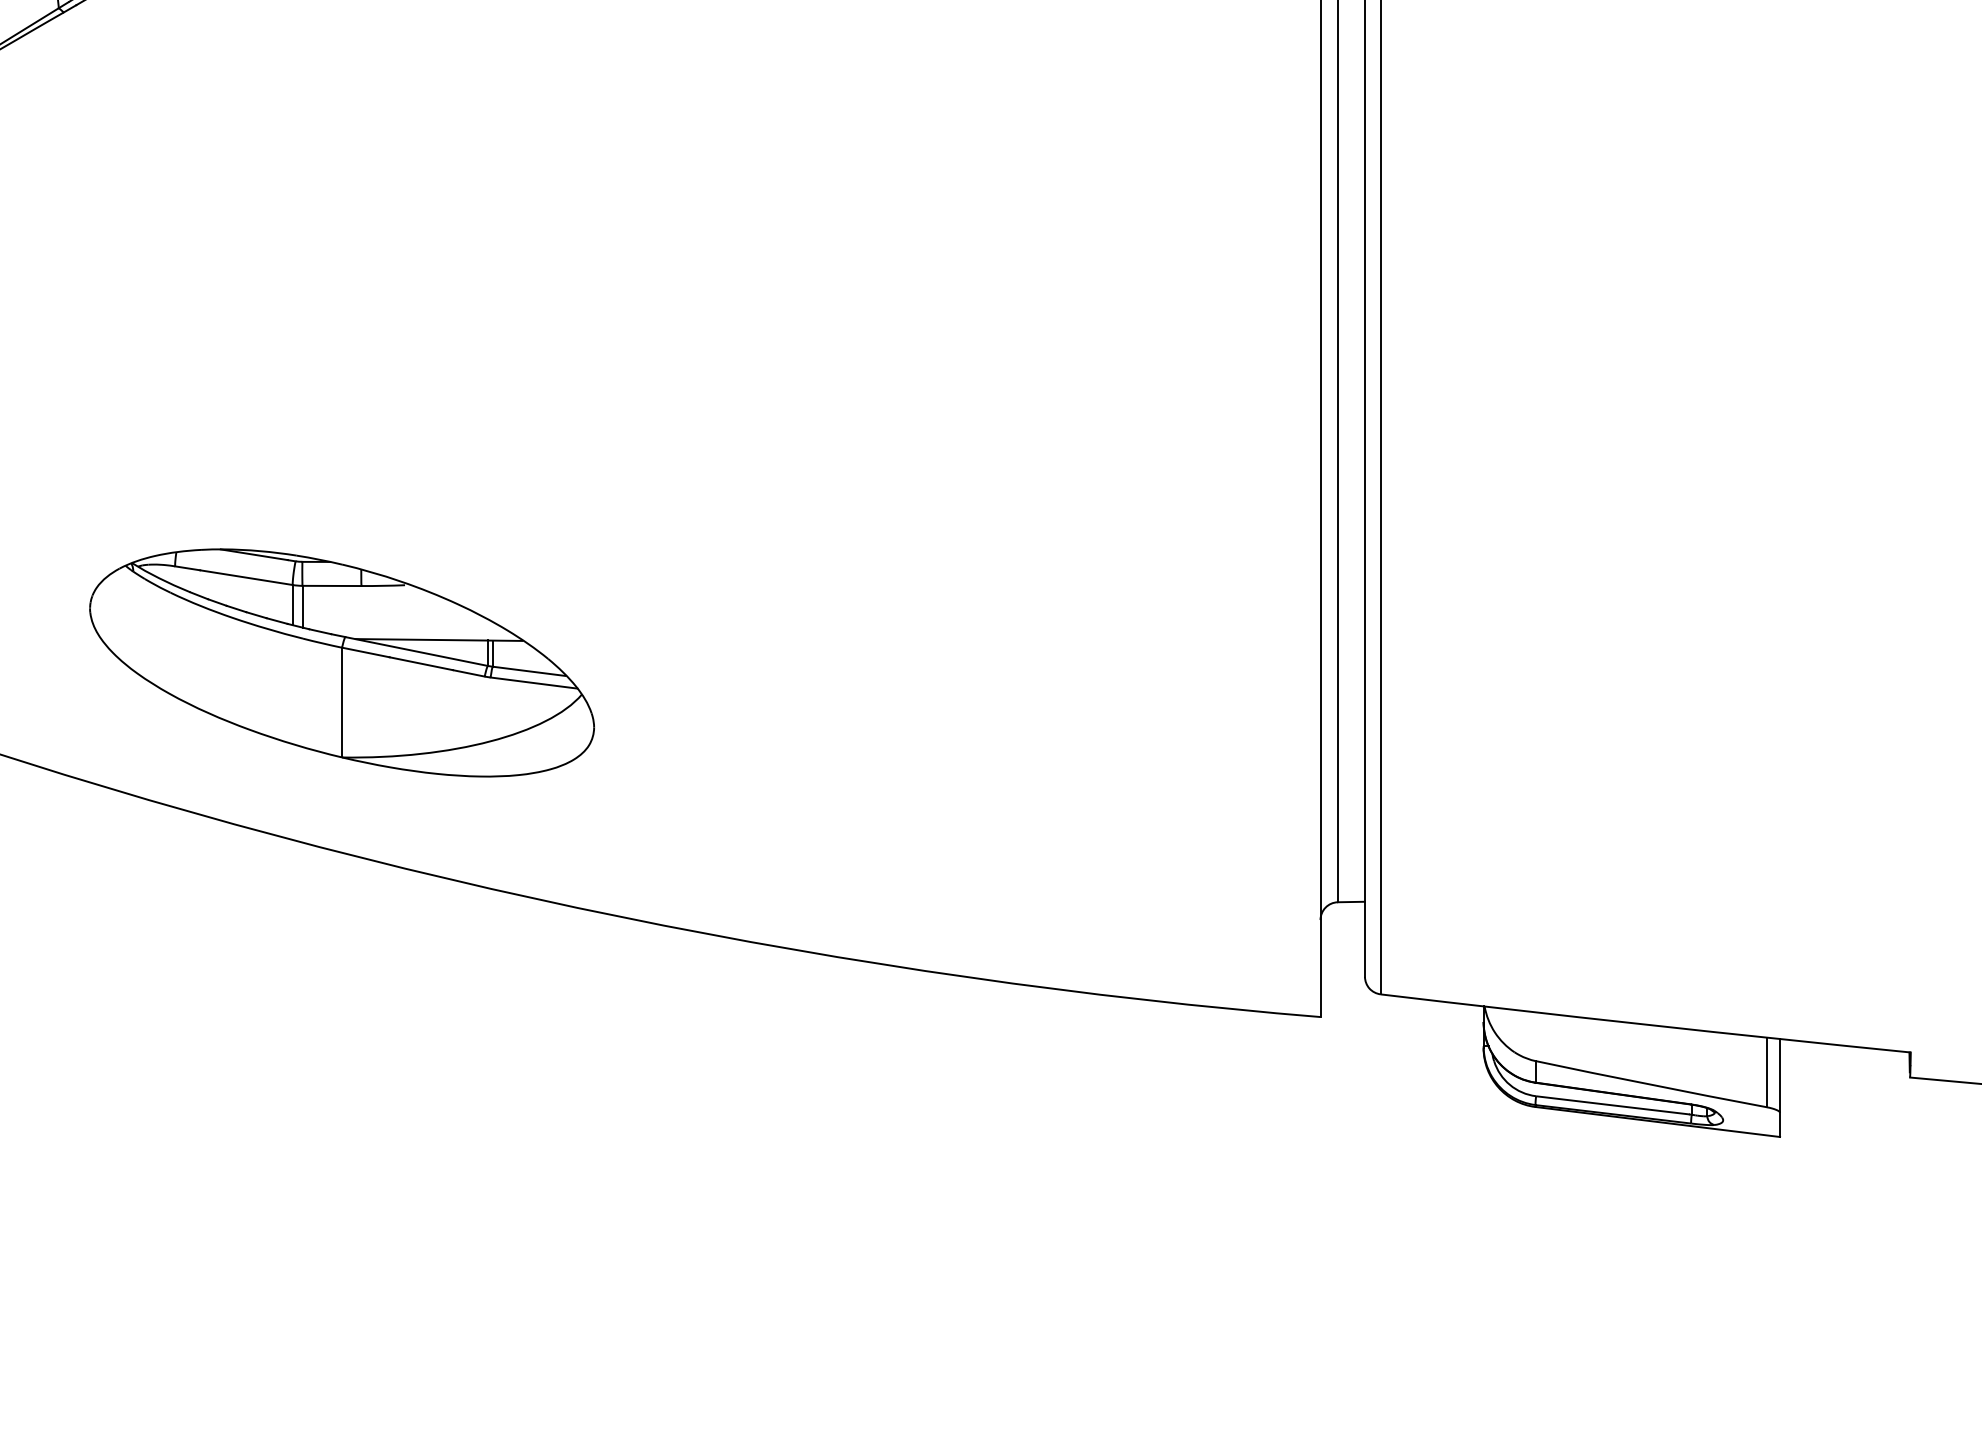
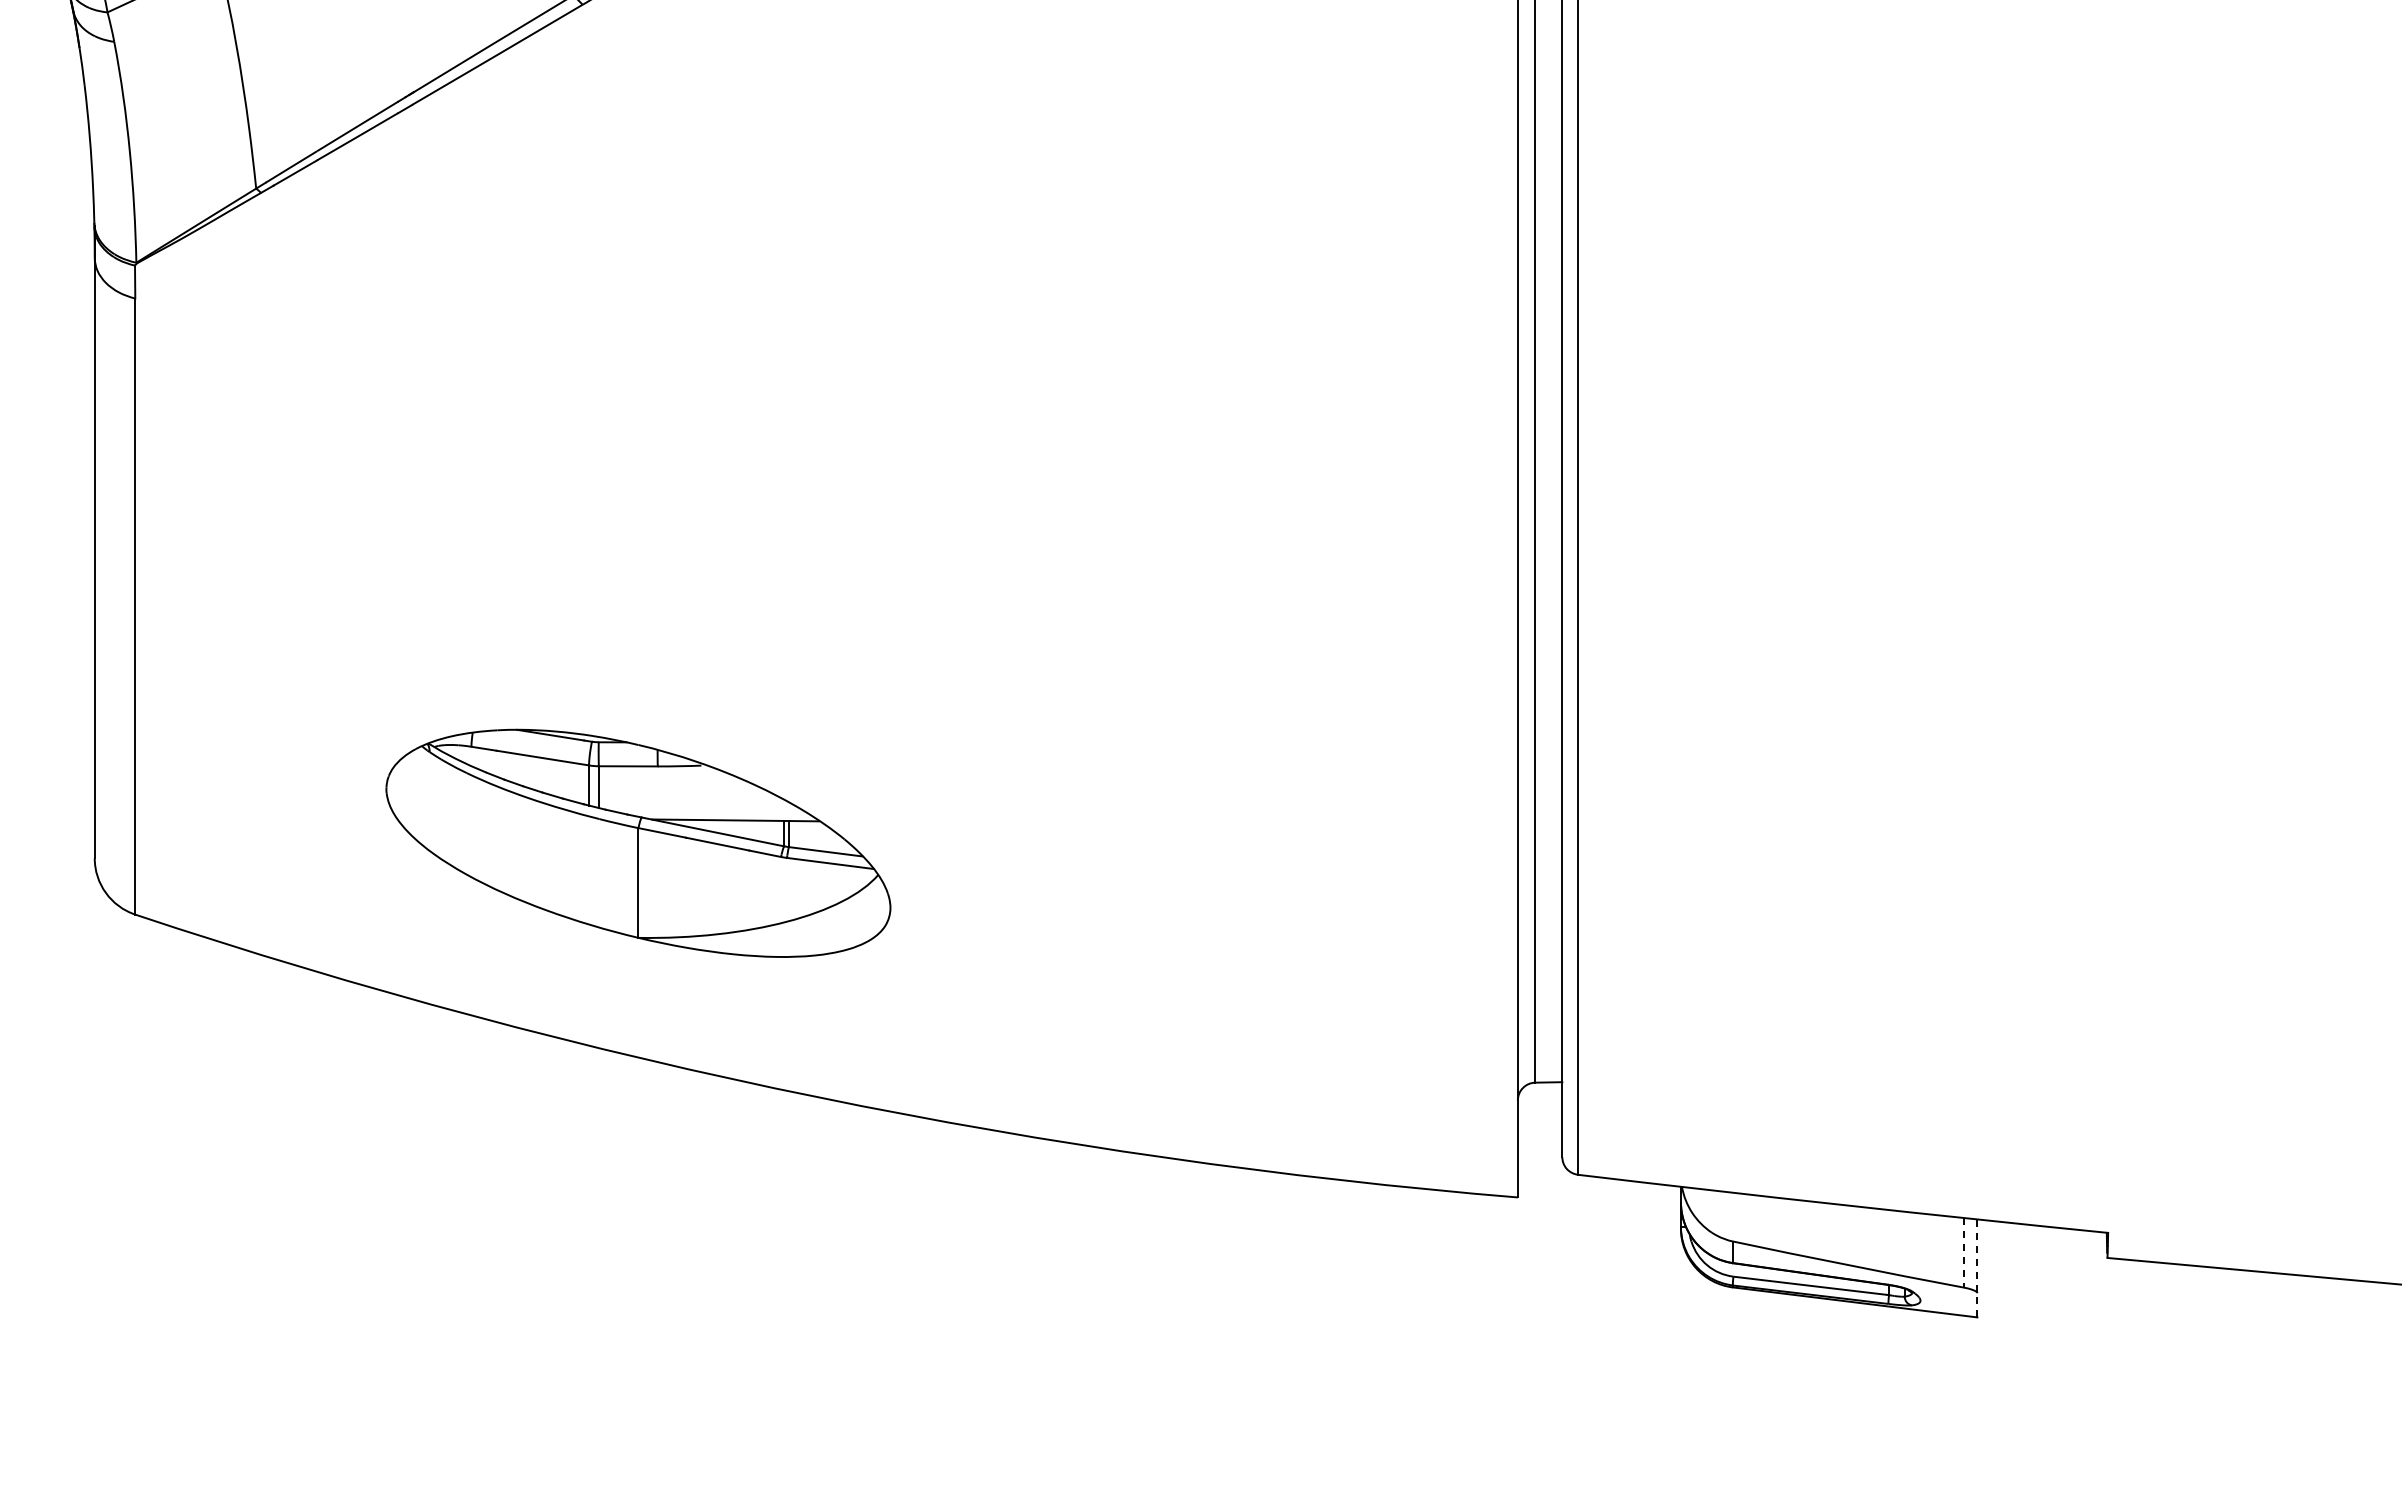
part: (342, 662) -> (638, 842), moved
line: (1767, 1072) -> (1964, 1252), solid -> dashed
line: (1780, 1088) -> (1977, 1268), solid -> dashed

